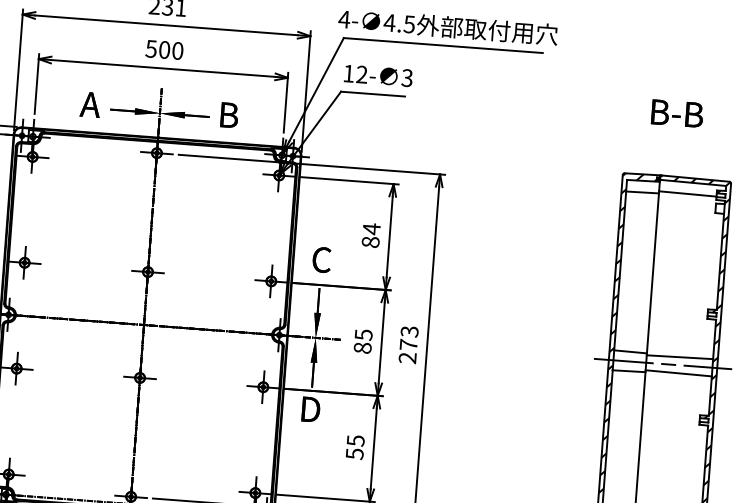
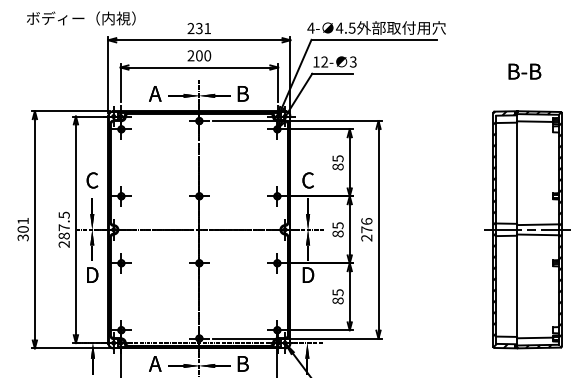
text: (150, 48) -> (190, 55), 500 -> 200
text: (370, 228) -> (337, 158), 84 -> 85
text: (409, 331) -> (366, 221), 273 -> 276
text: (353, 453) -> (337, 300), 55 -> 85

